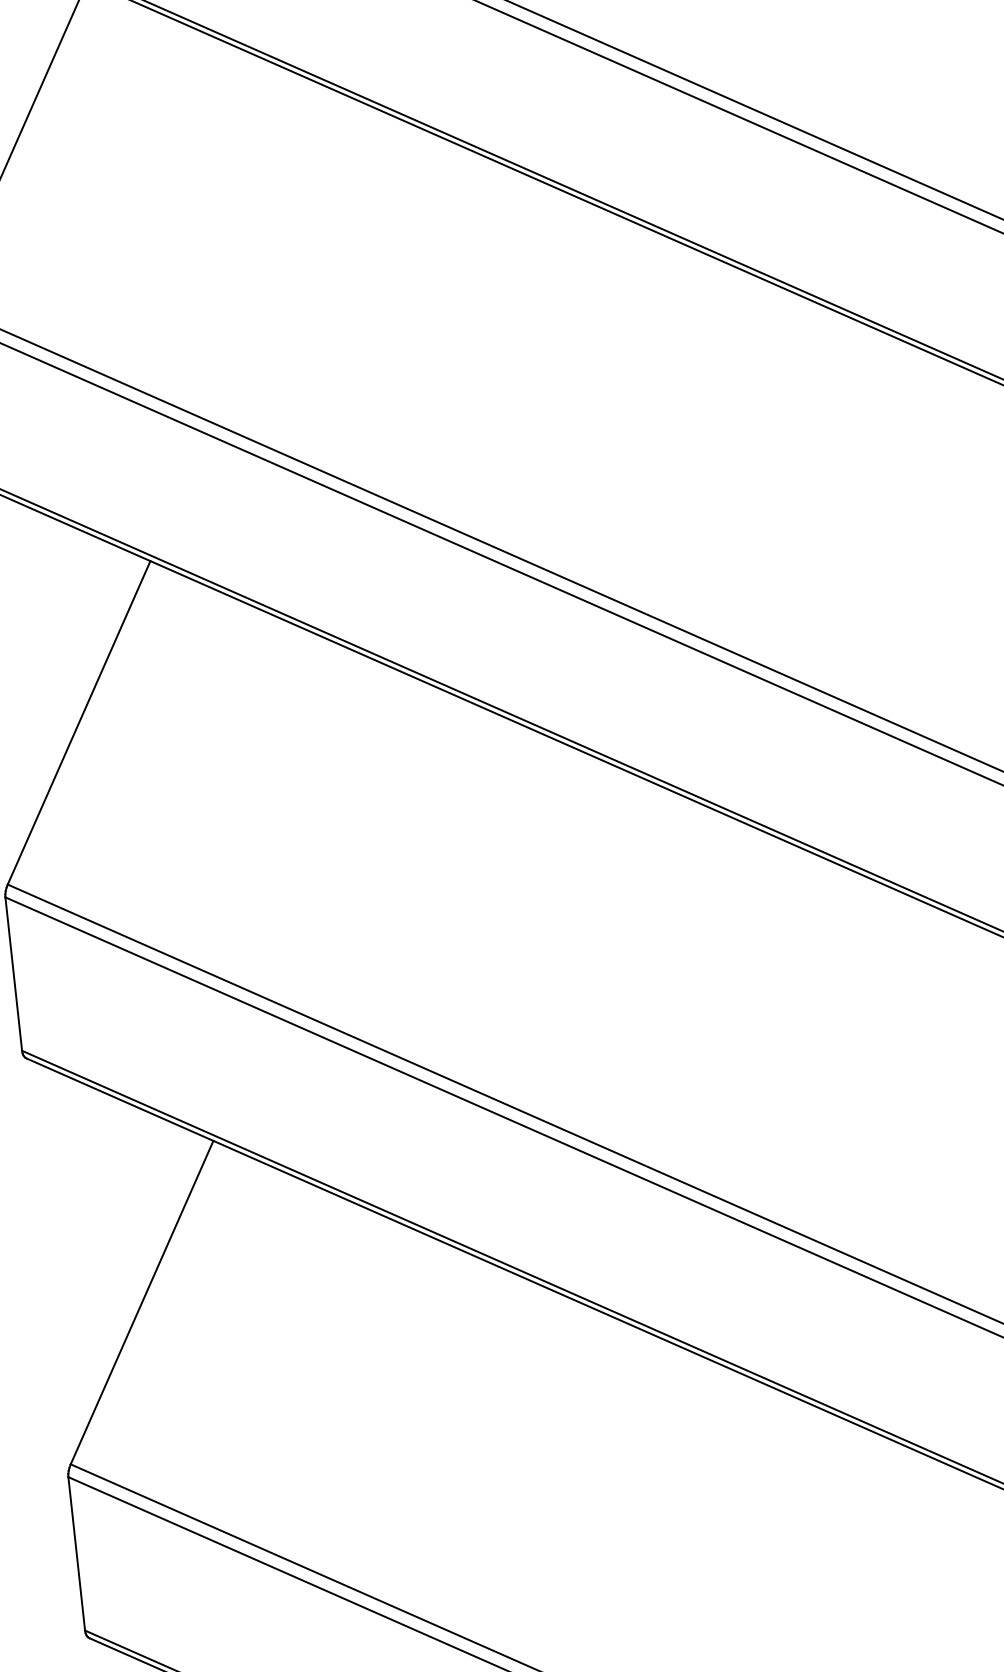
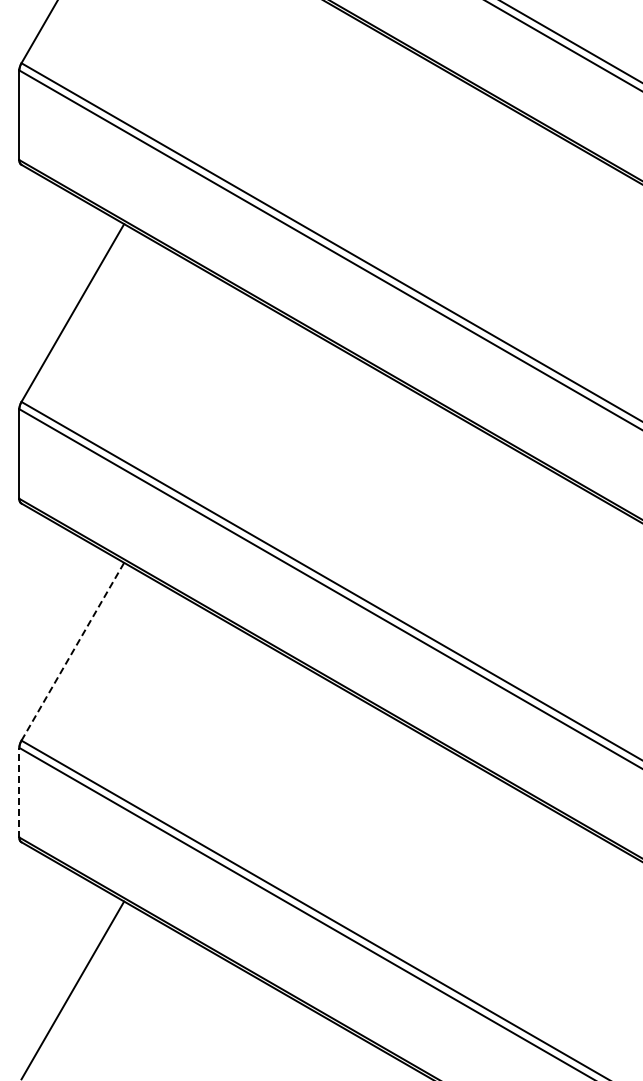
line: (141, 1302) -> (72, 651), solid -> dashed
line: (76, 1553) -> (19, 792), solid -> dashed

